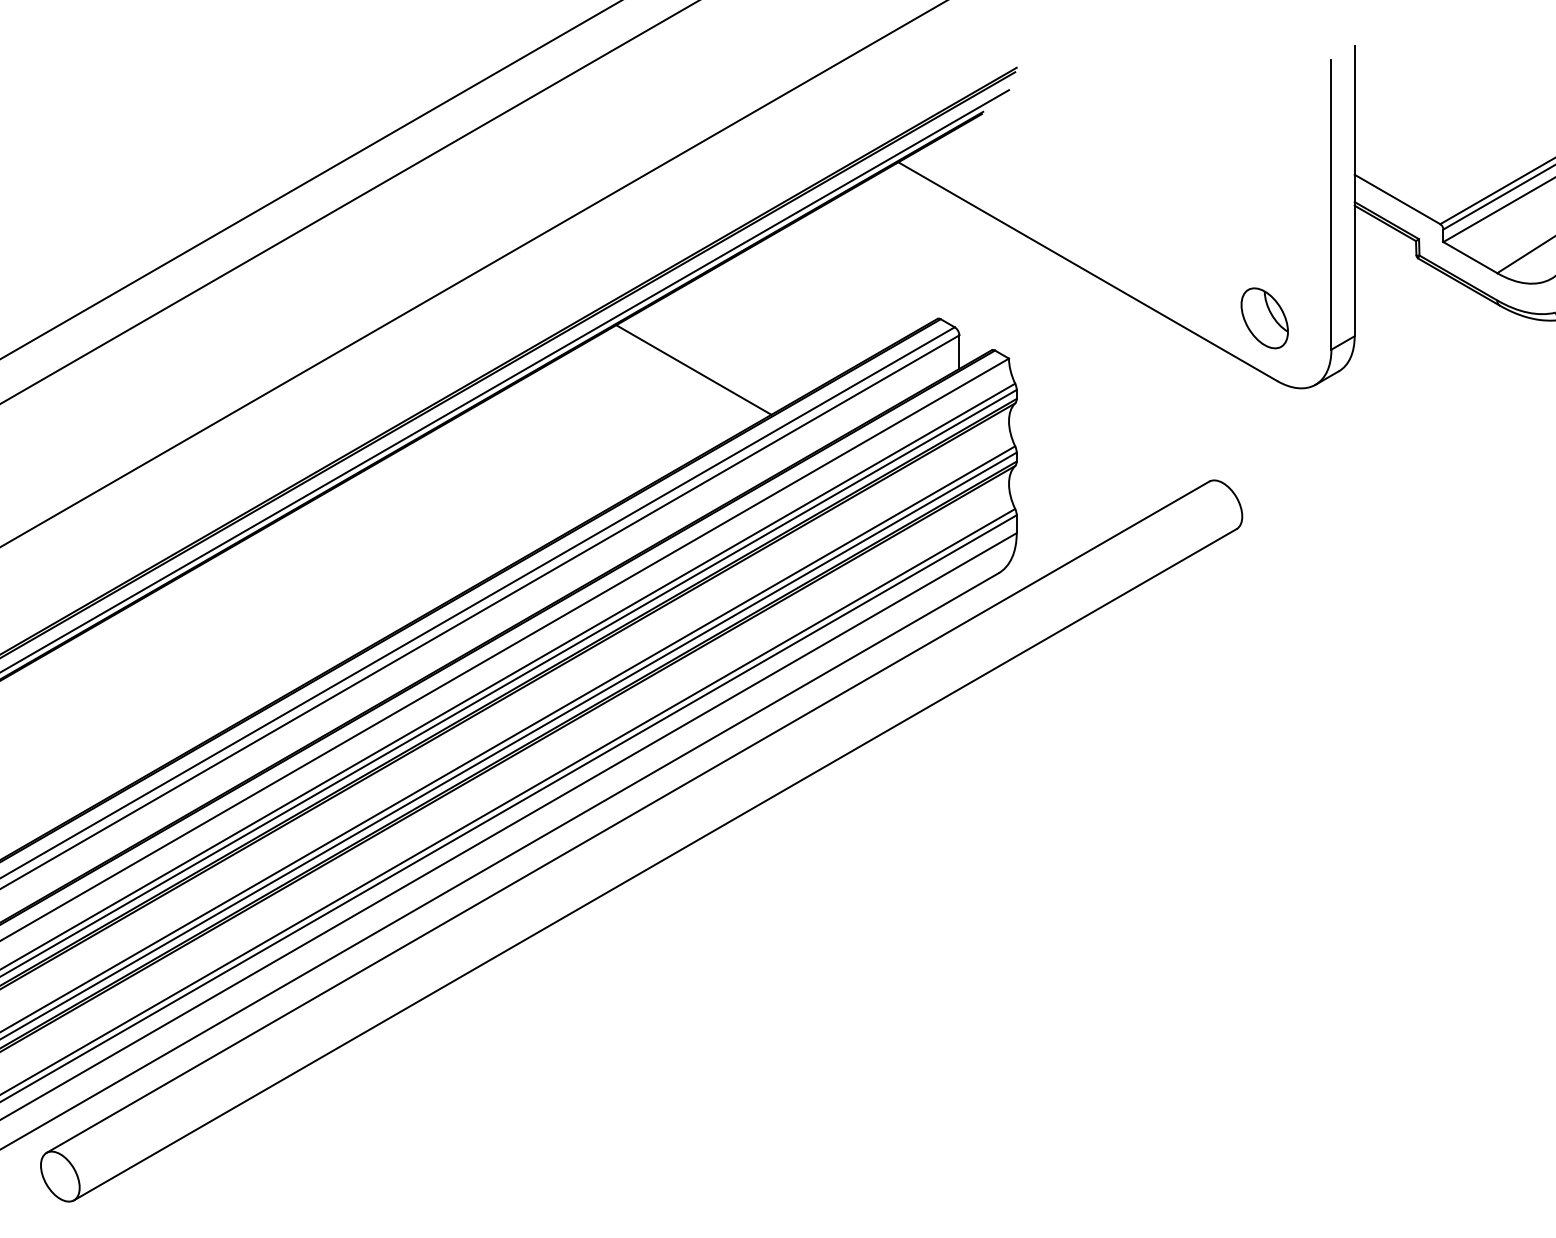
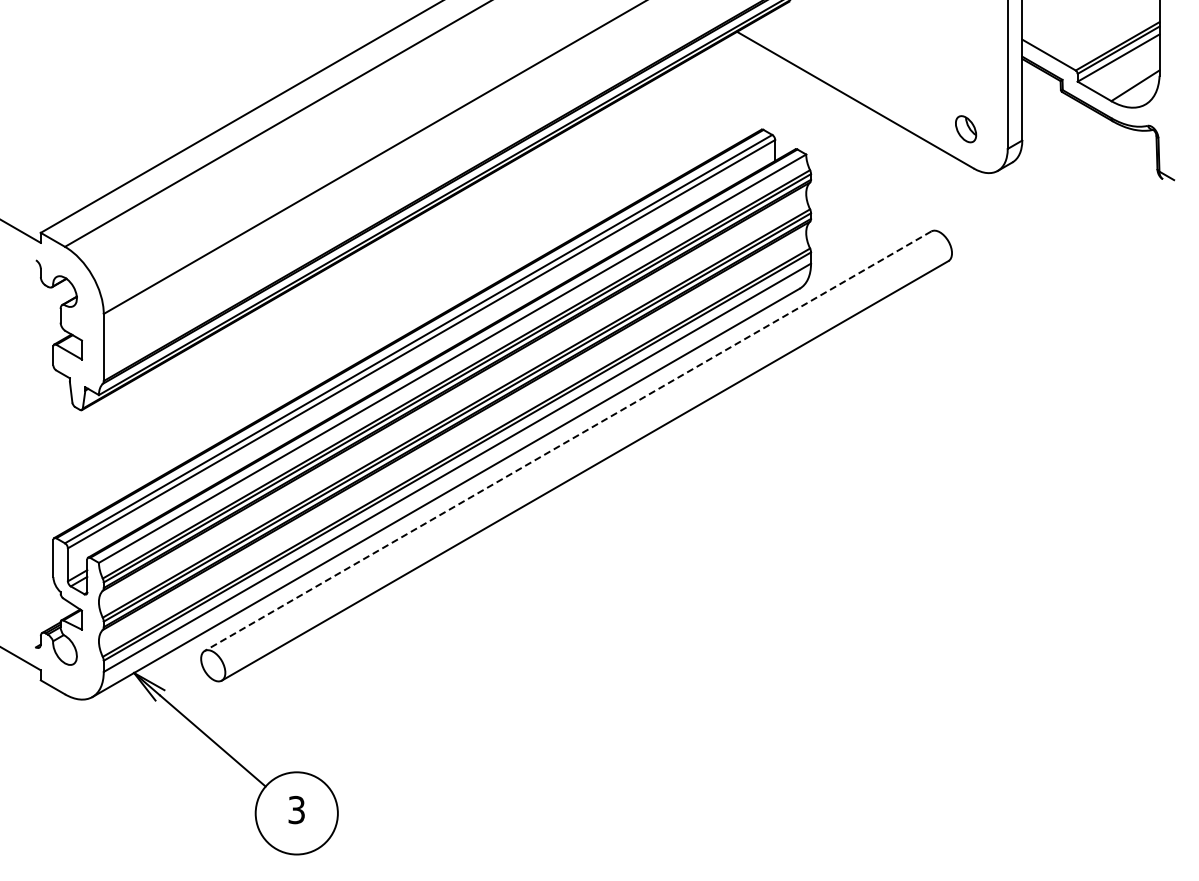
part: (1263, 316) -> (965, 128), size x0.7
line: (692, 369) -> (608, 161), removed
line: (628, 817) -> (568, 441), solid -> dashed

